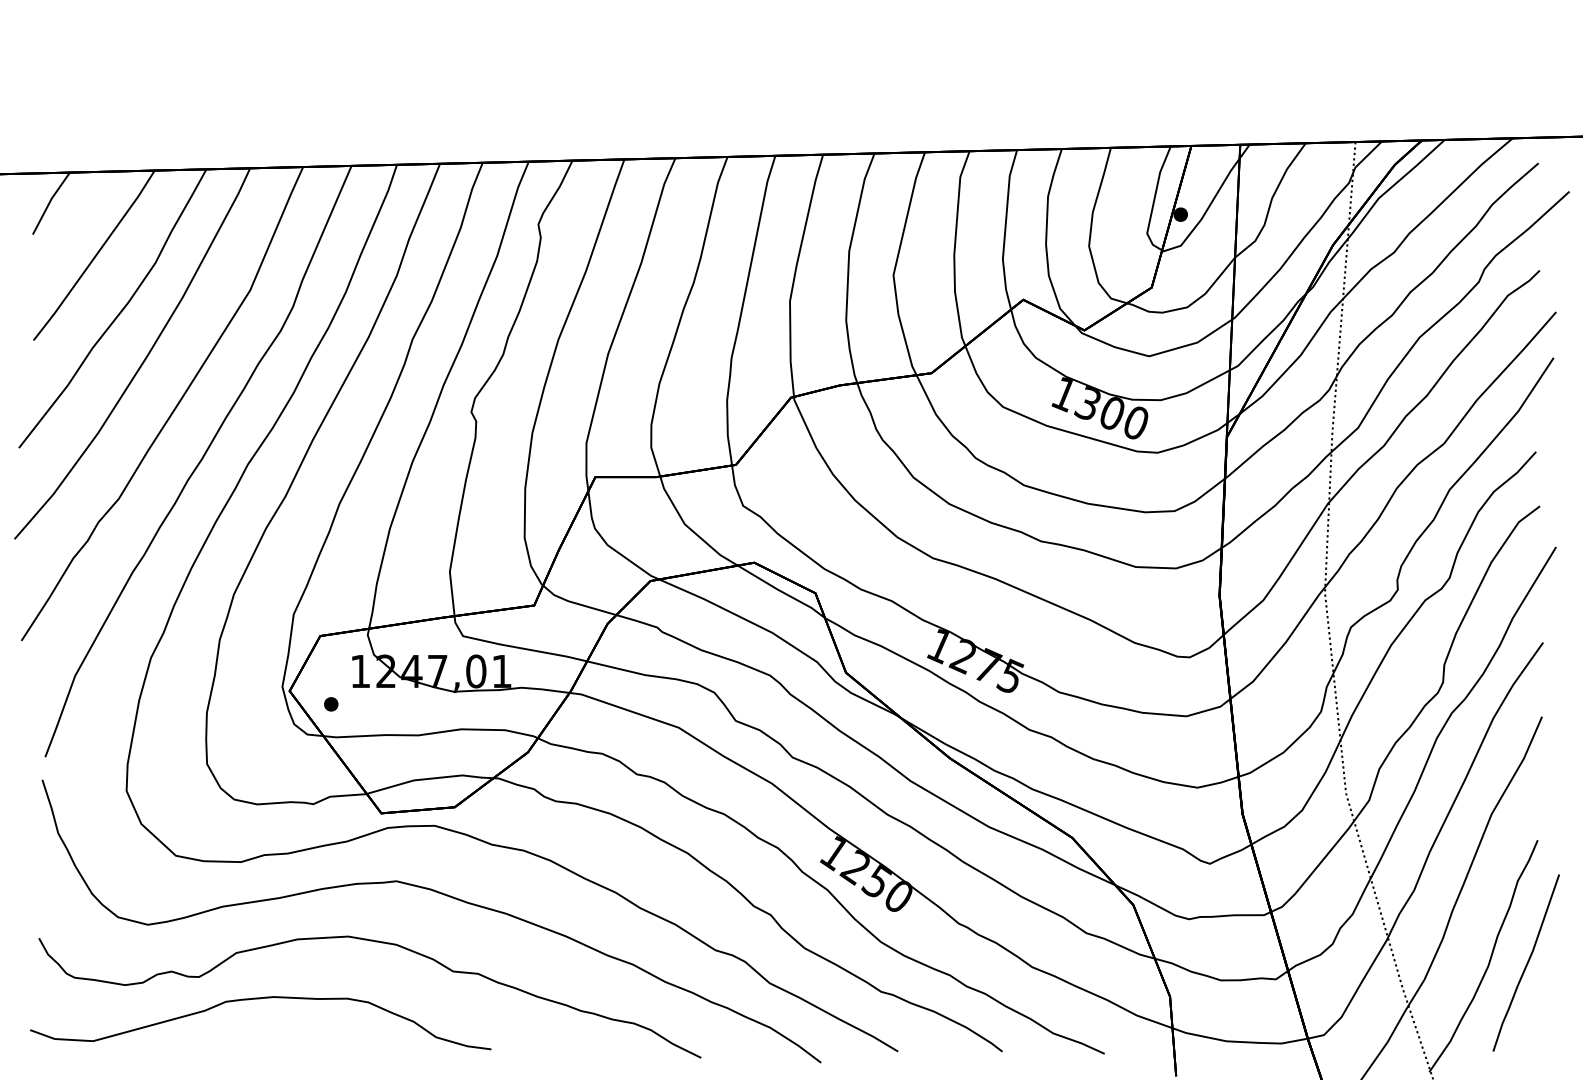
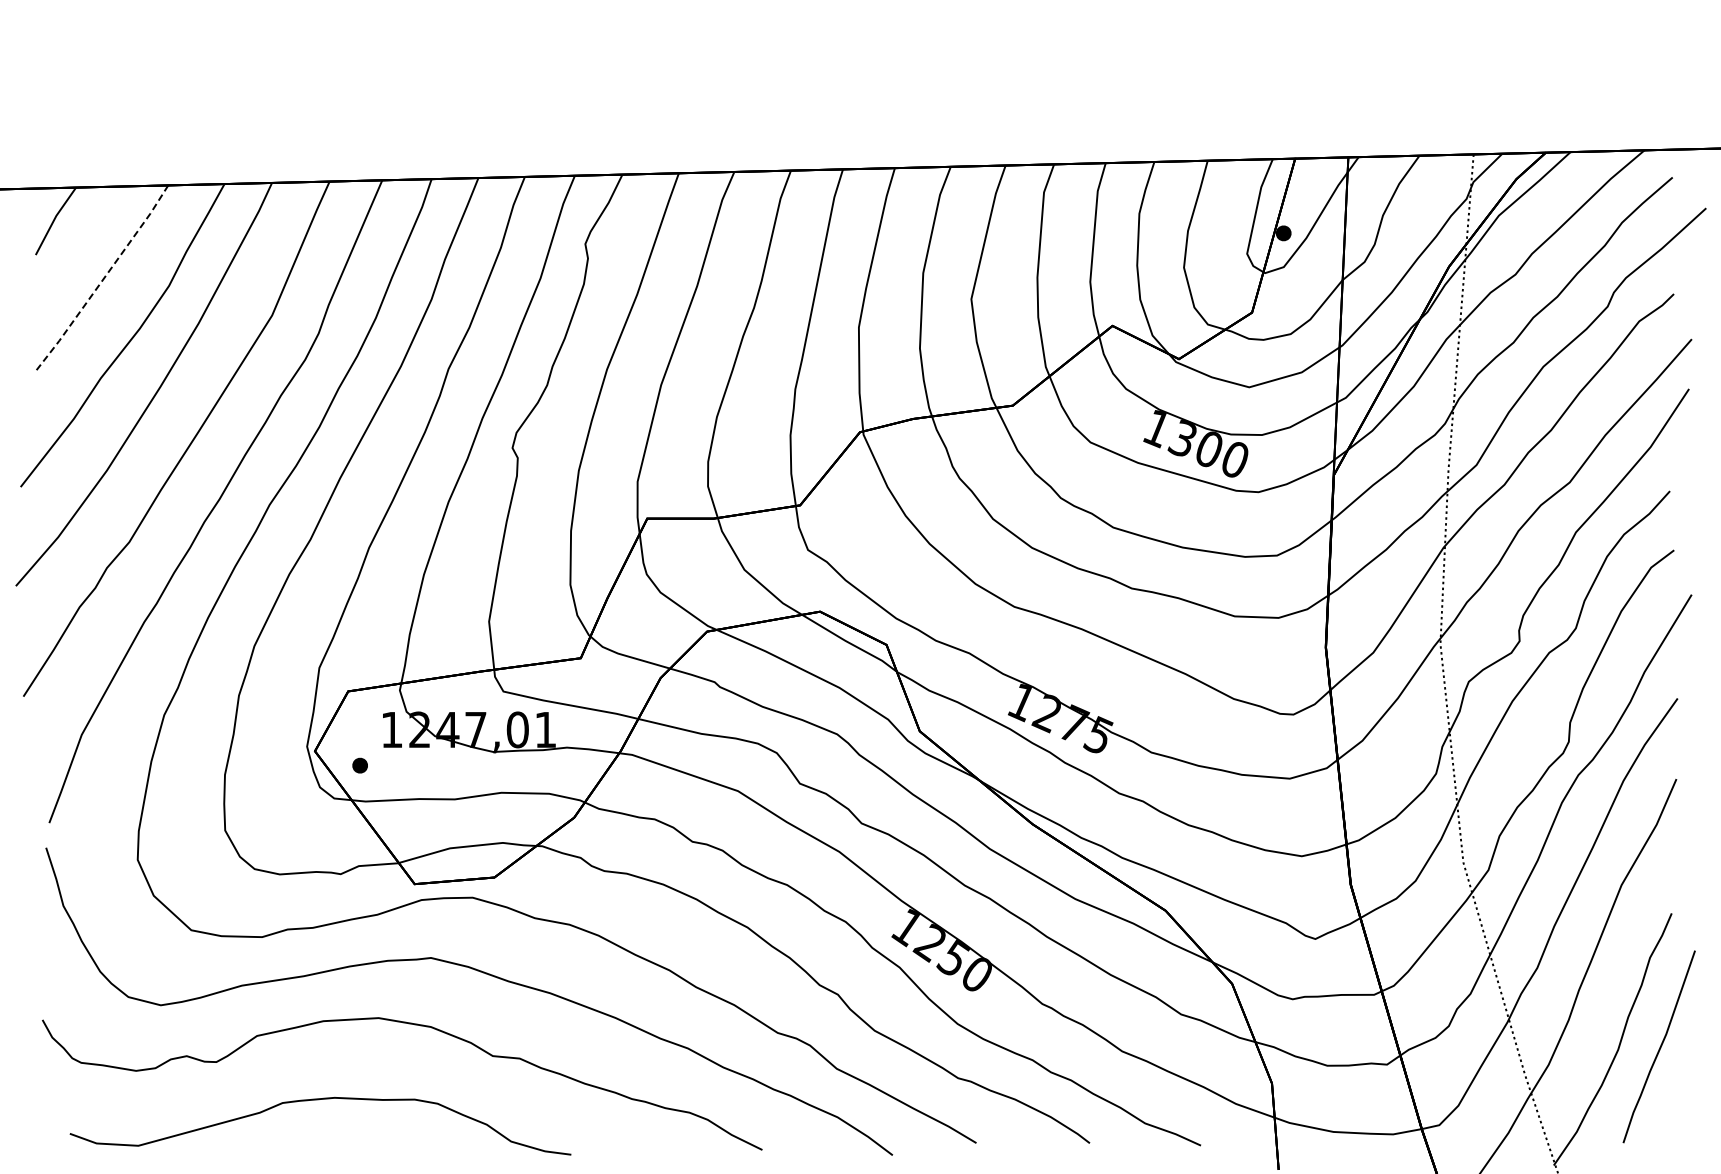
line: (95, 257) -> (103, 279), solid -> dashed
curve: (258, 999) -> (318, 1100), moved

